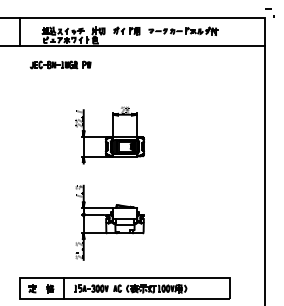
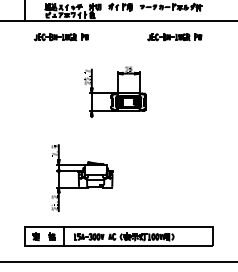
part: (187, 64) -> (174, 36), added
part: (109, 135) -> (114, 92), moved
part: (109, 222) -> (81, 177), moved

